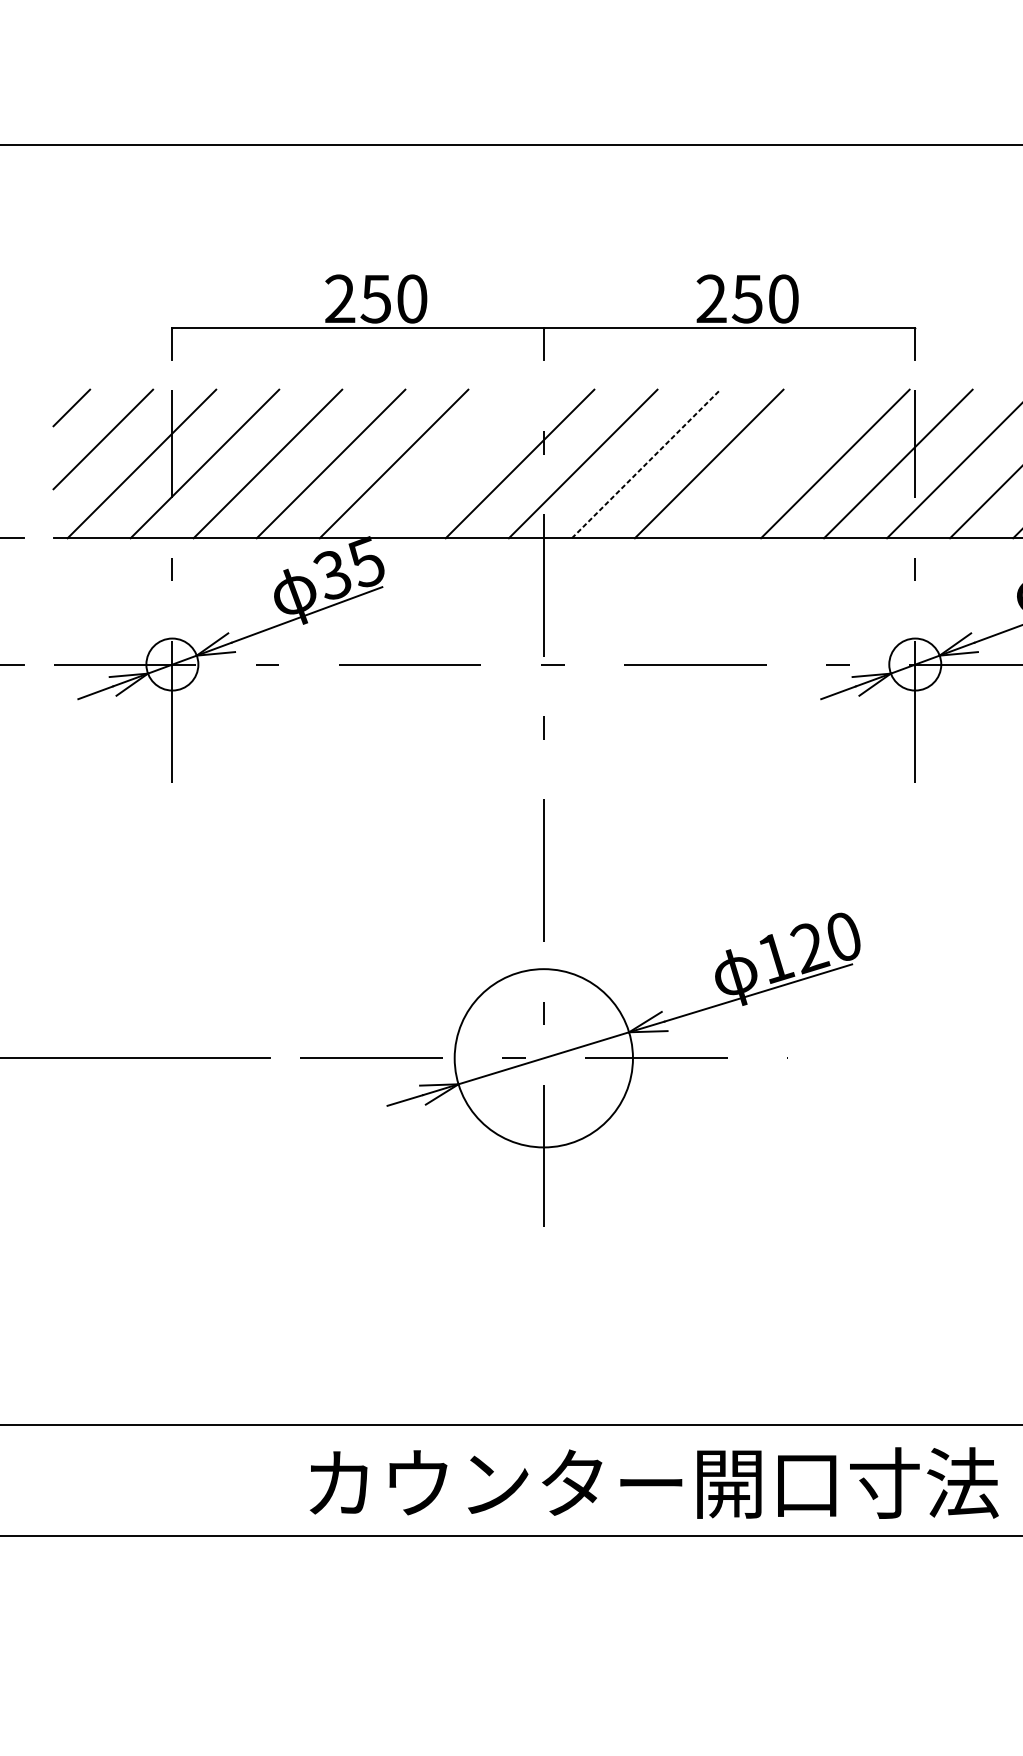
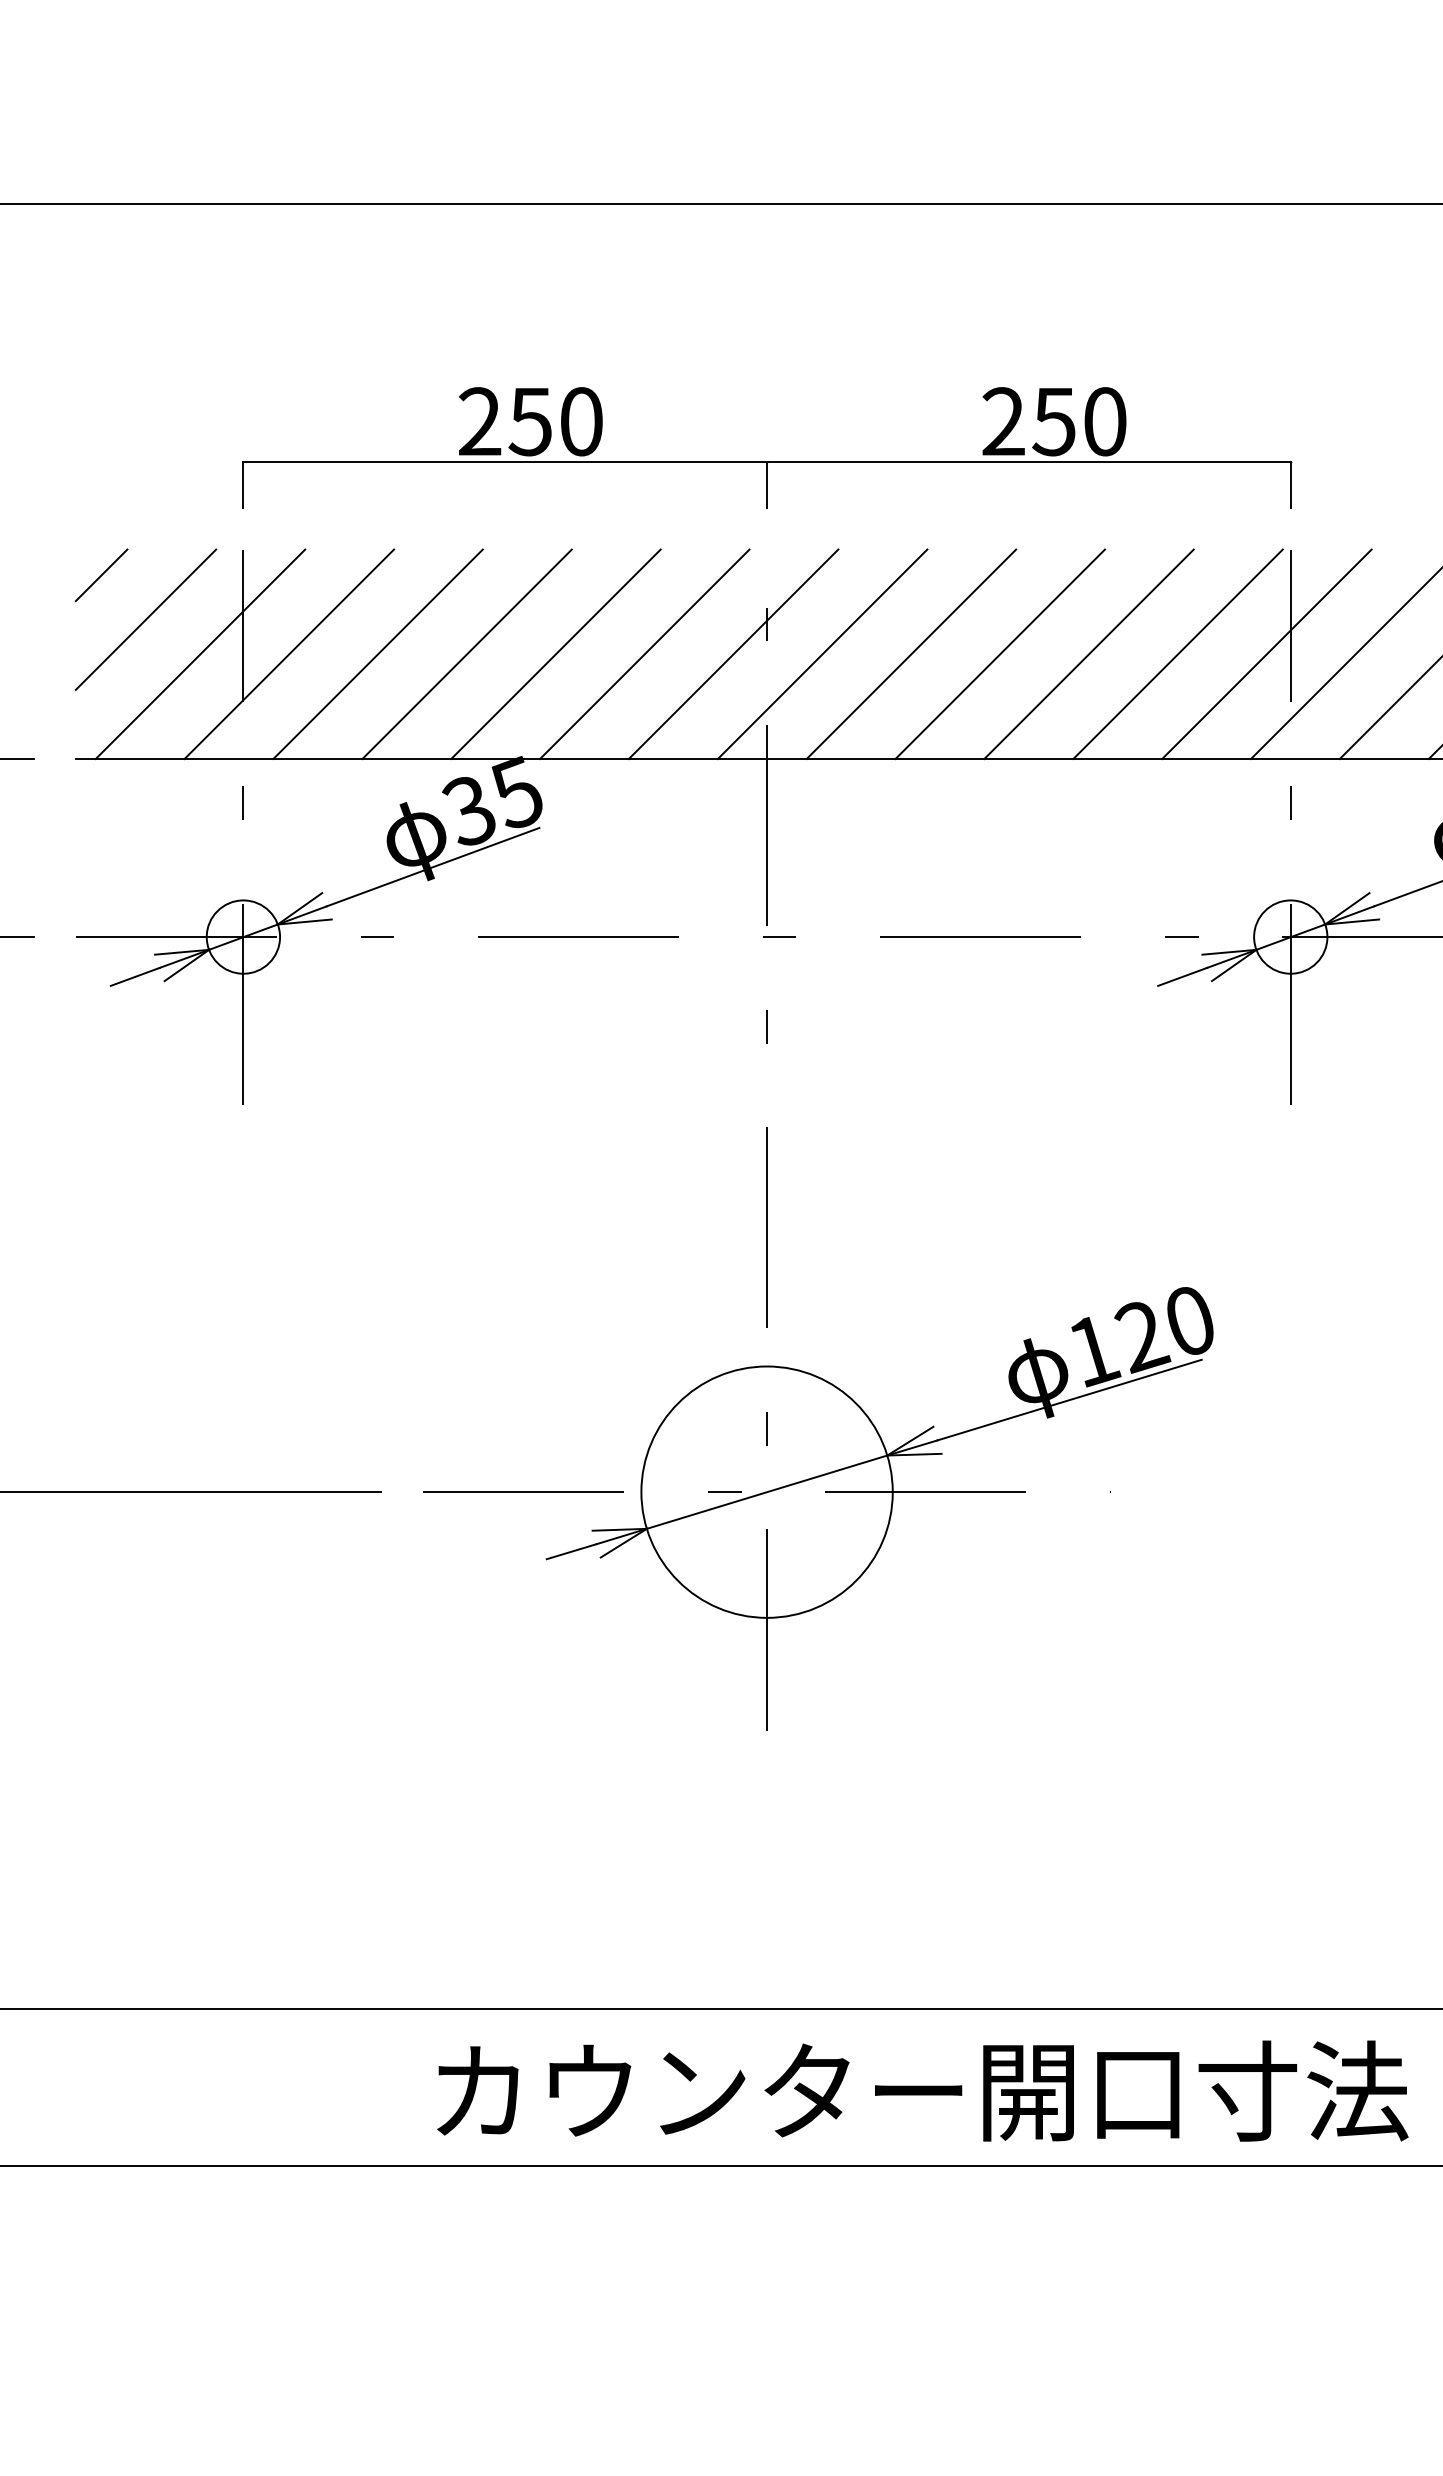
line: (646, 463) -> (911, 653), dashed -> solid
line: (456, 464) -> (644, 654), added
line: (771, 464) -> (1088, 654), added

